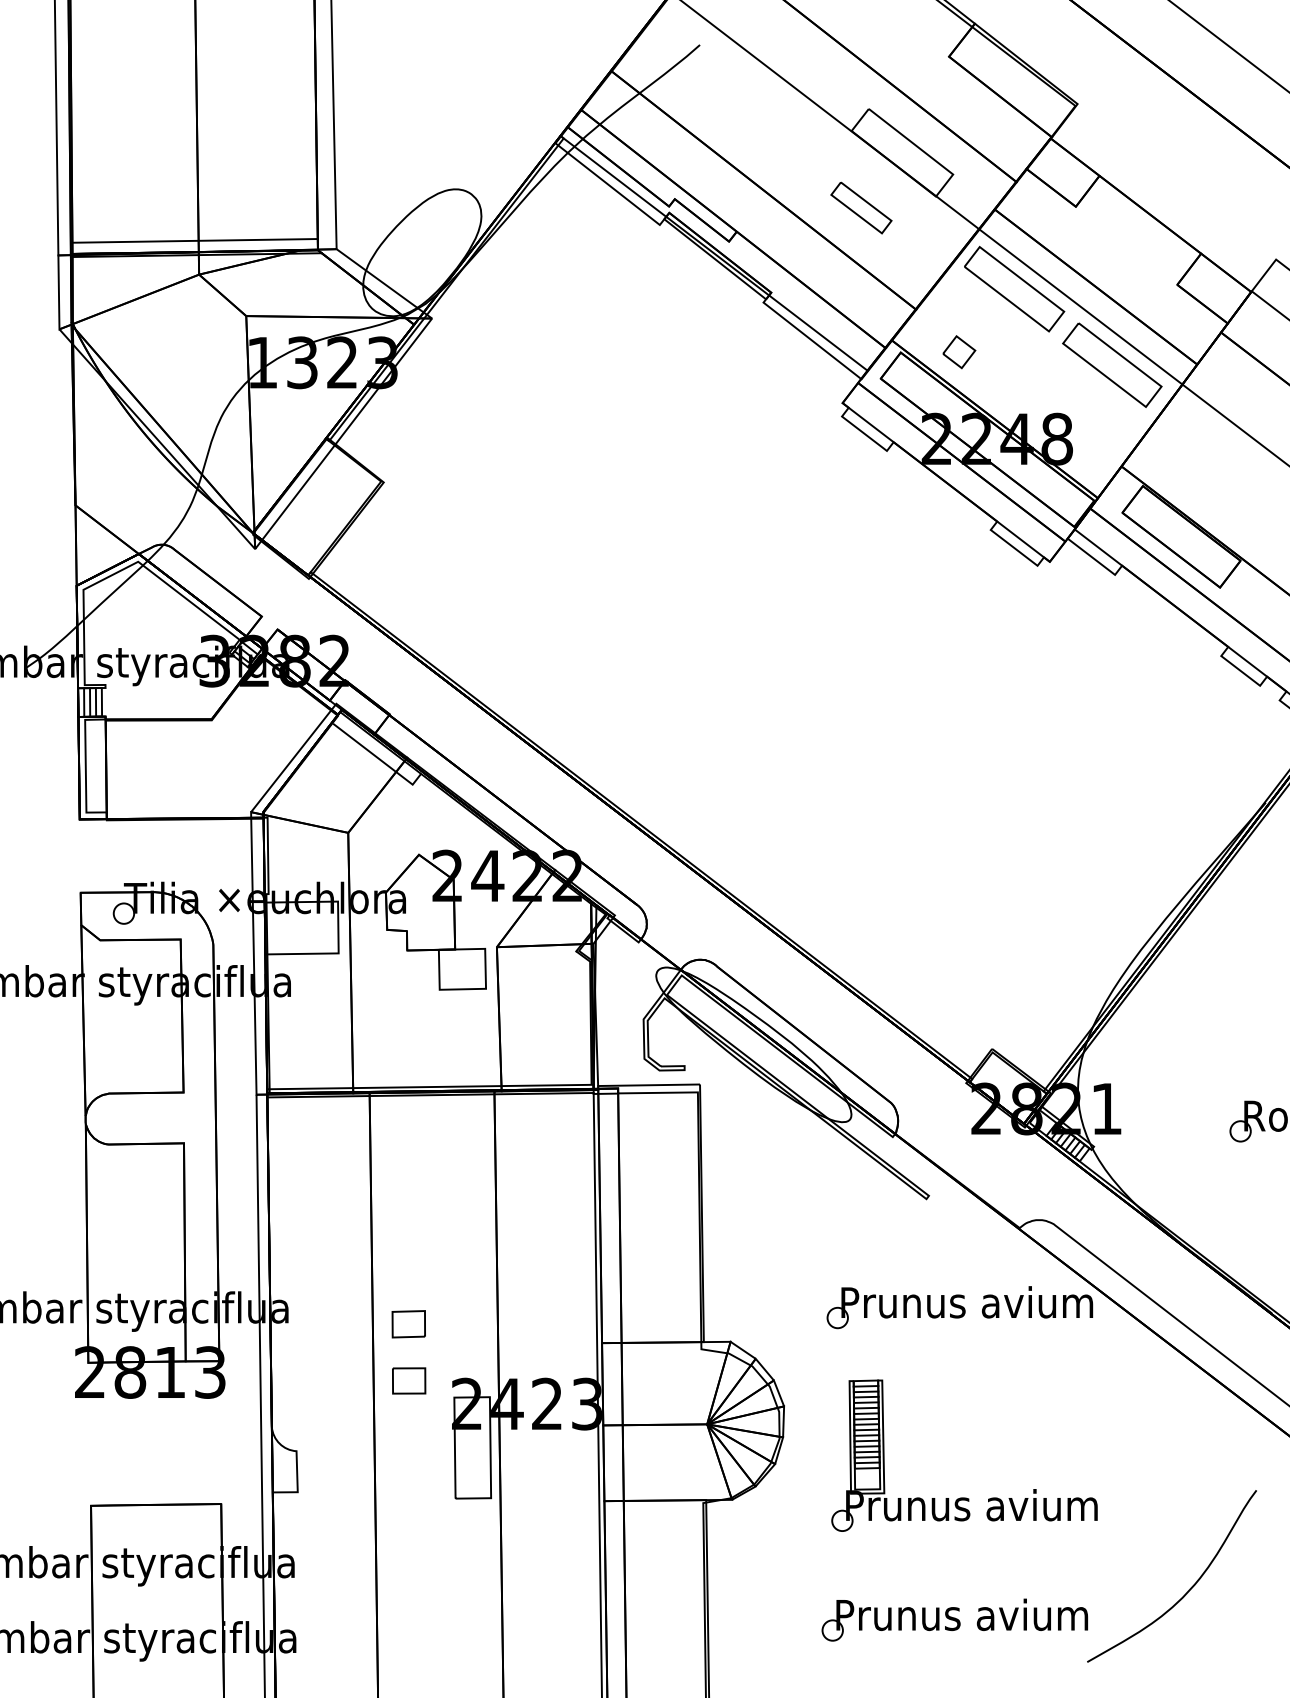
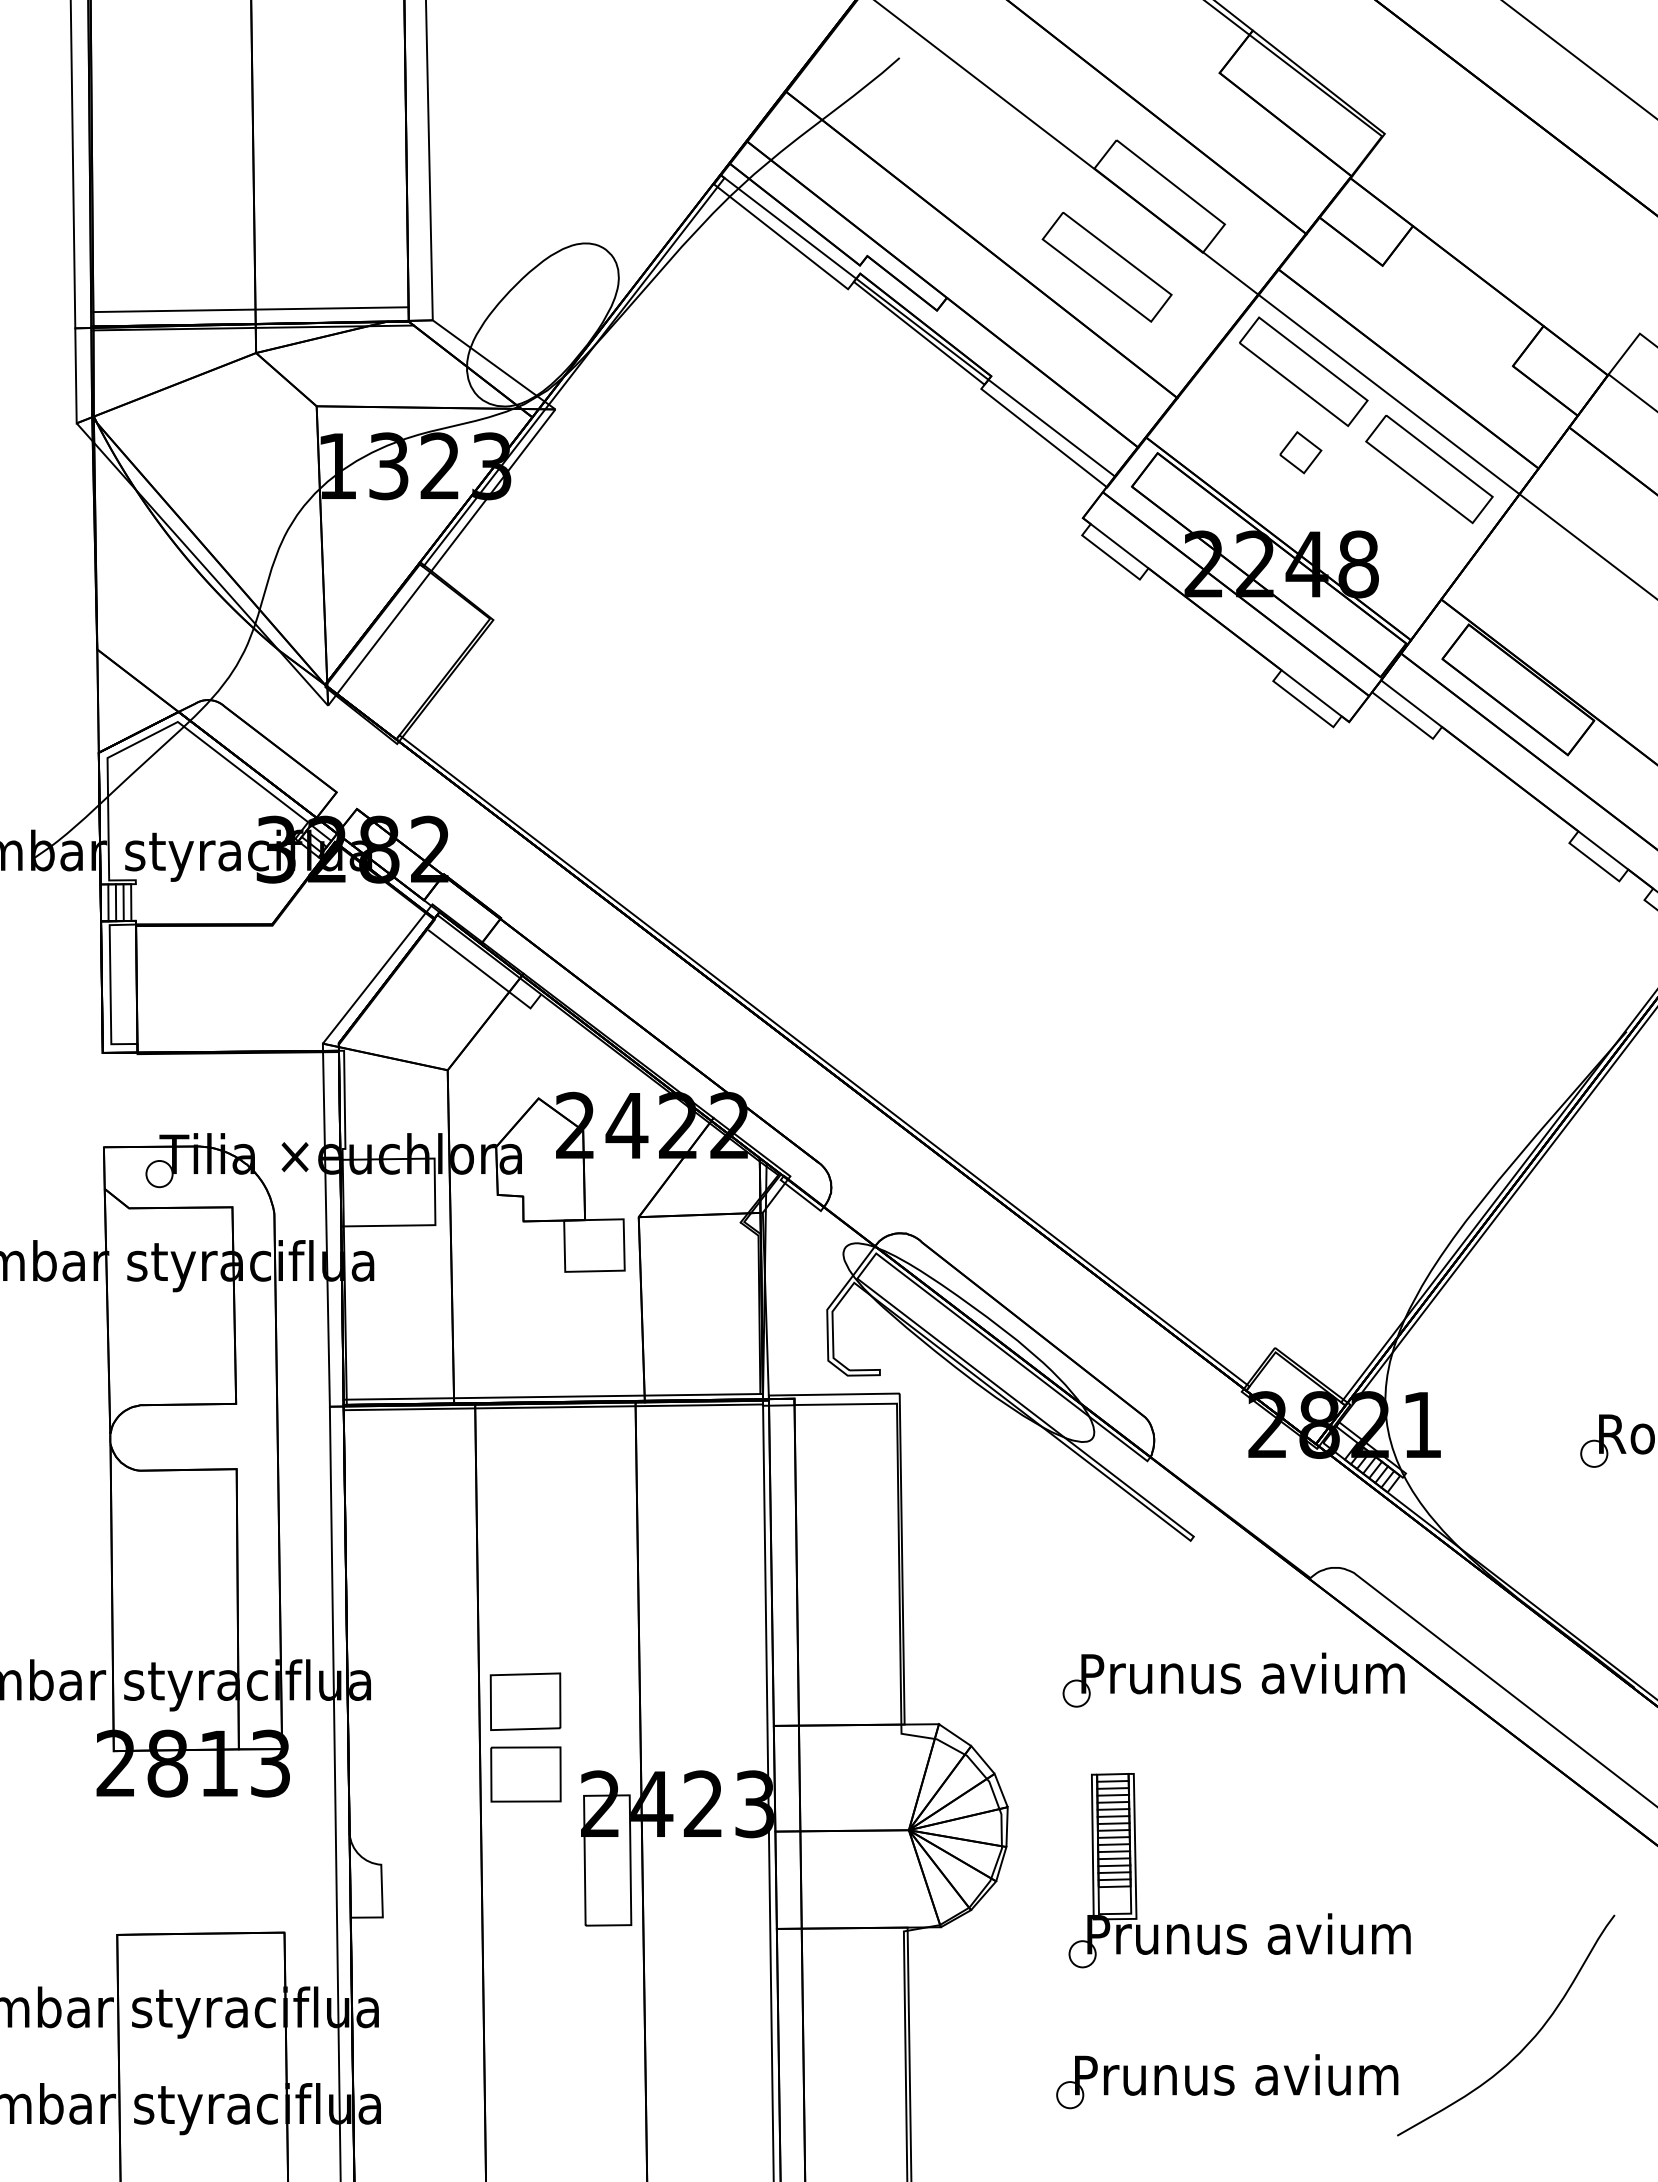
part: (860, 208) -> (1106, 267), size x1.67
part: (959, 352) -> (1300, 452), moved
part: (408, 1324) -> (525, 1701), size x1.67
part: (408, 1380) -> (525, 1774), size x1.67

